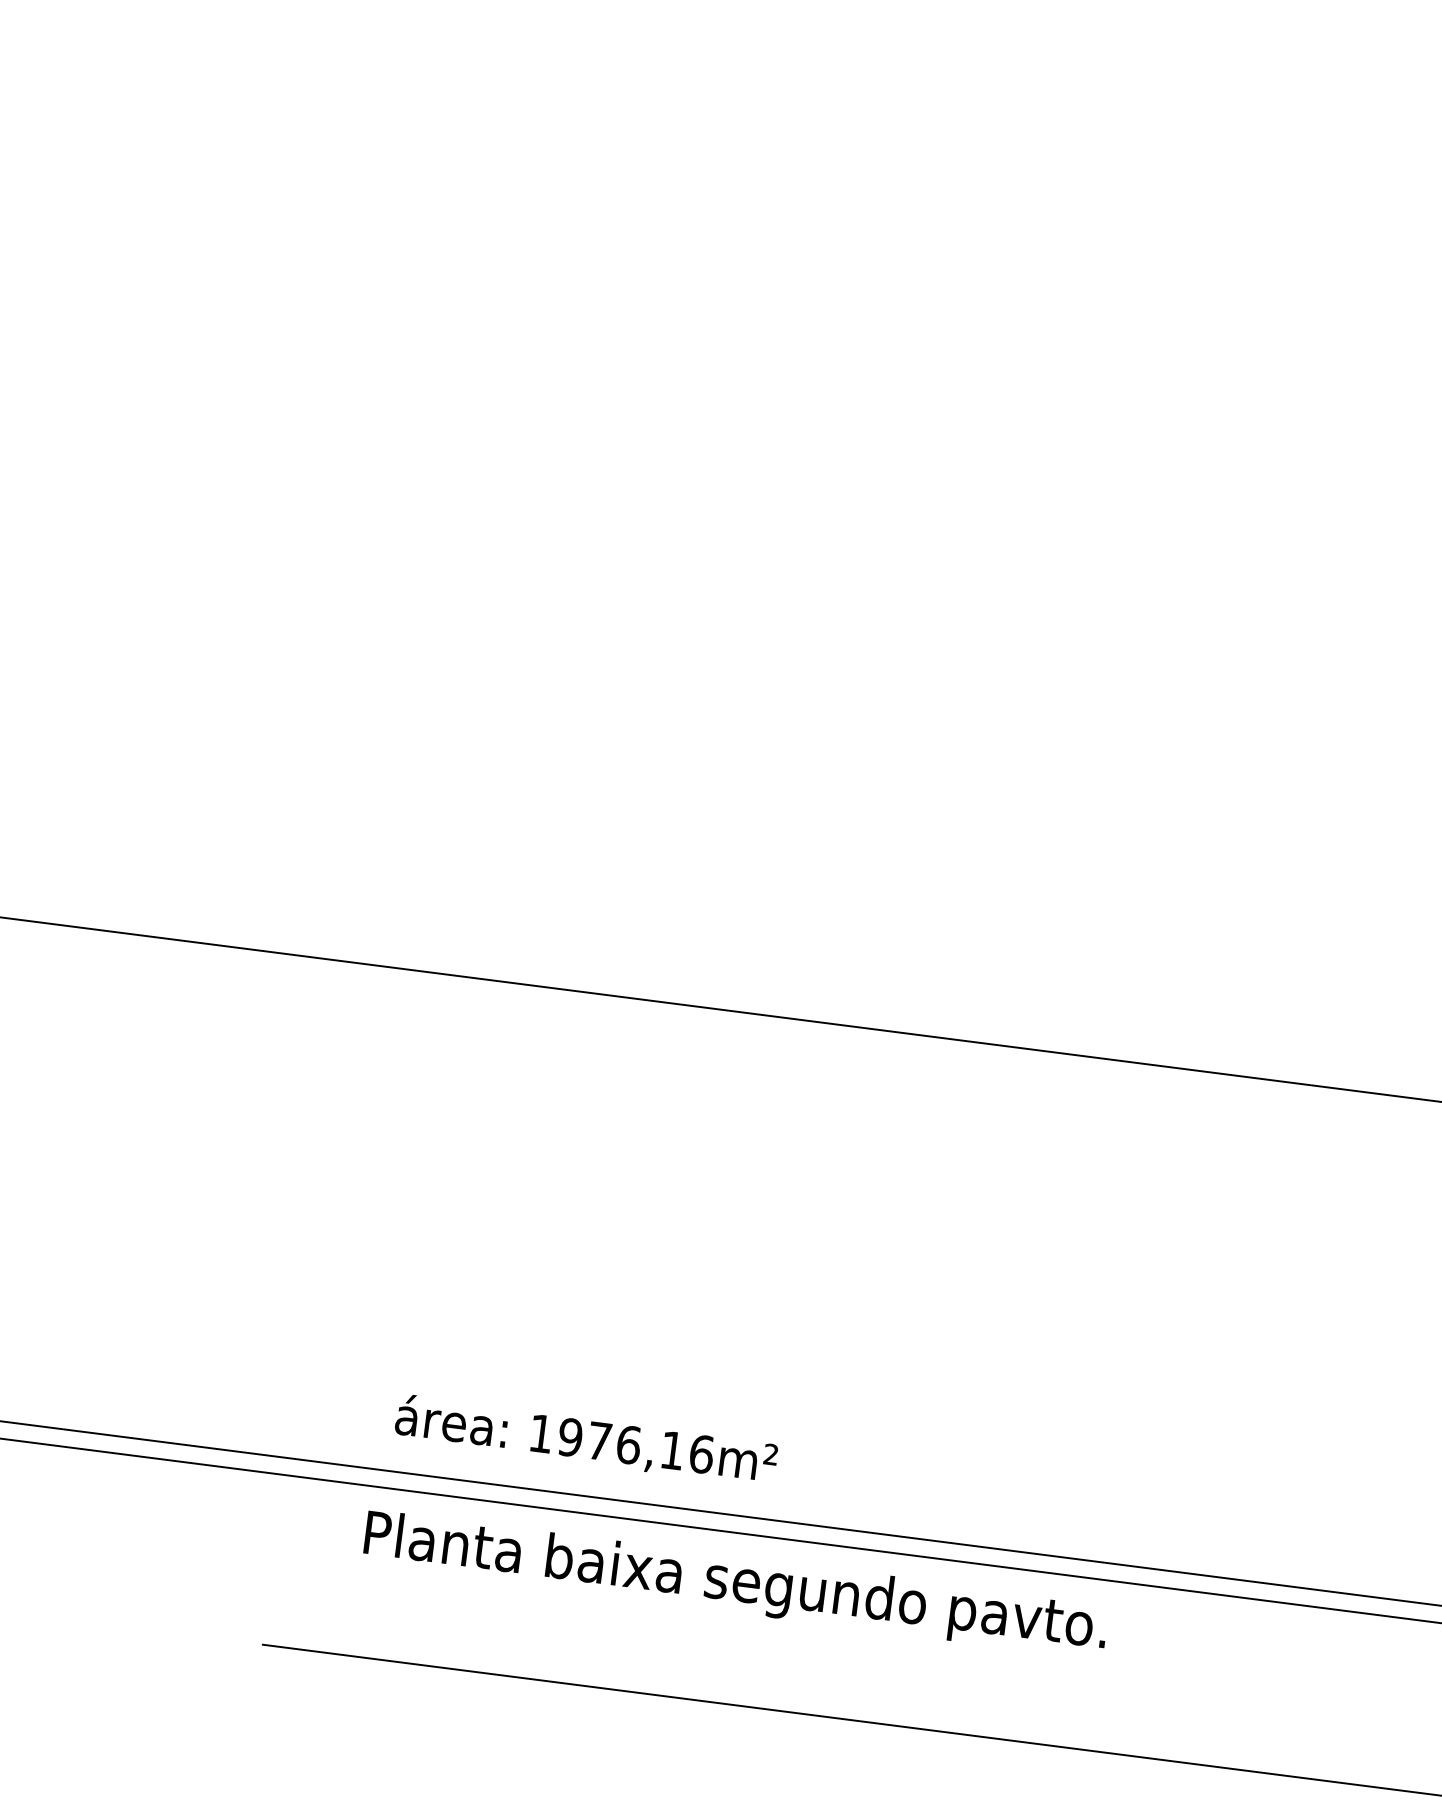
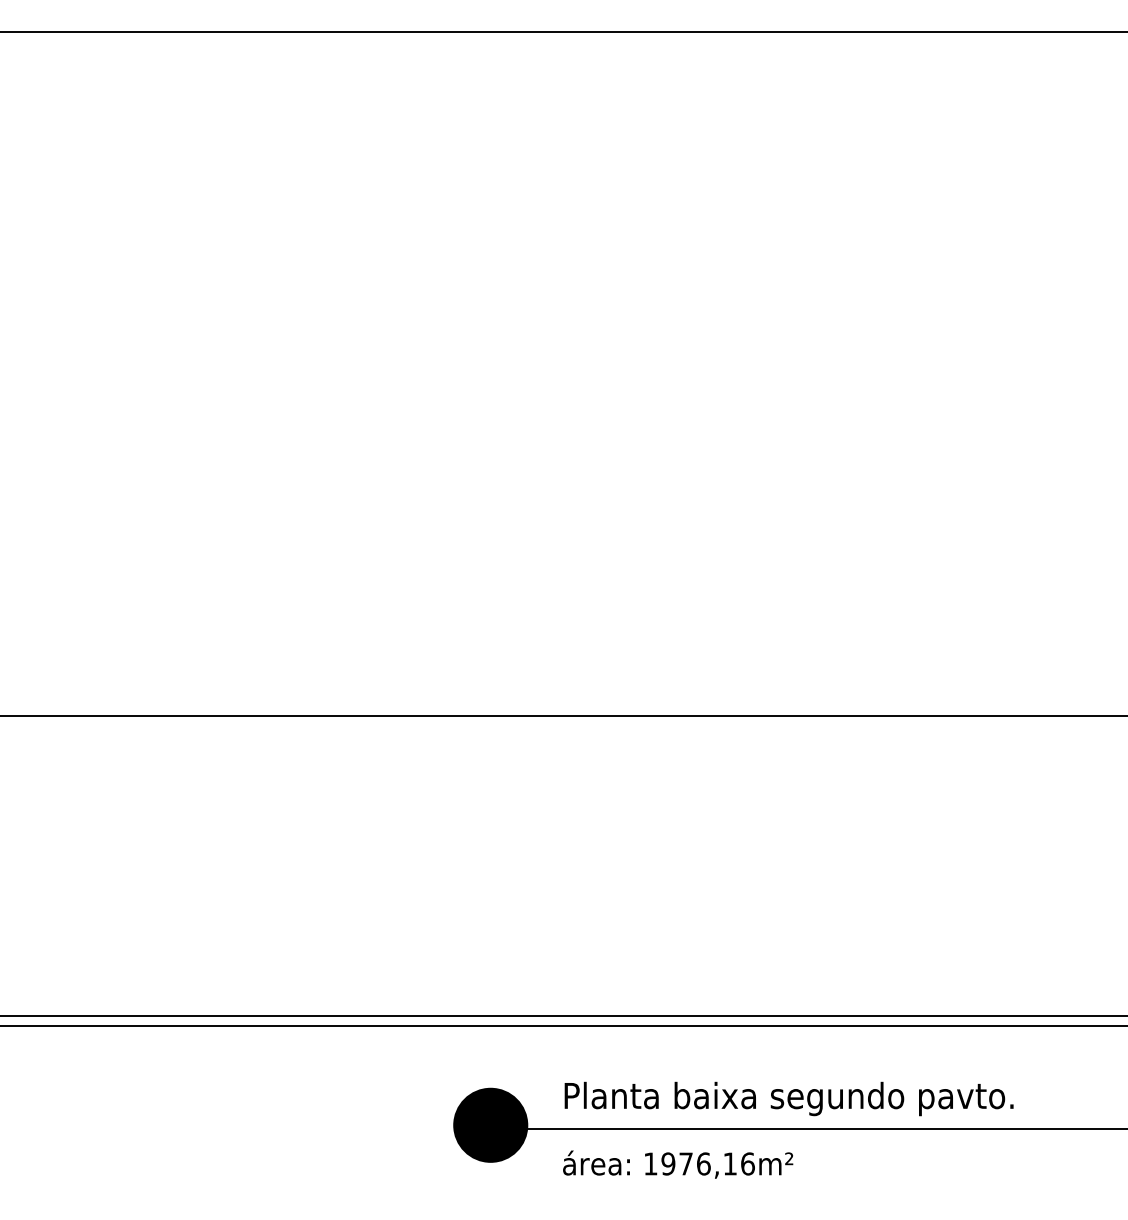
text: (586, 1440) -> (678, 1164), moved
text: (734, 1583) -> (788, 1098), moved
fill: (246, 1635) -> (490, 1124), added

